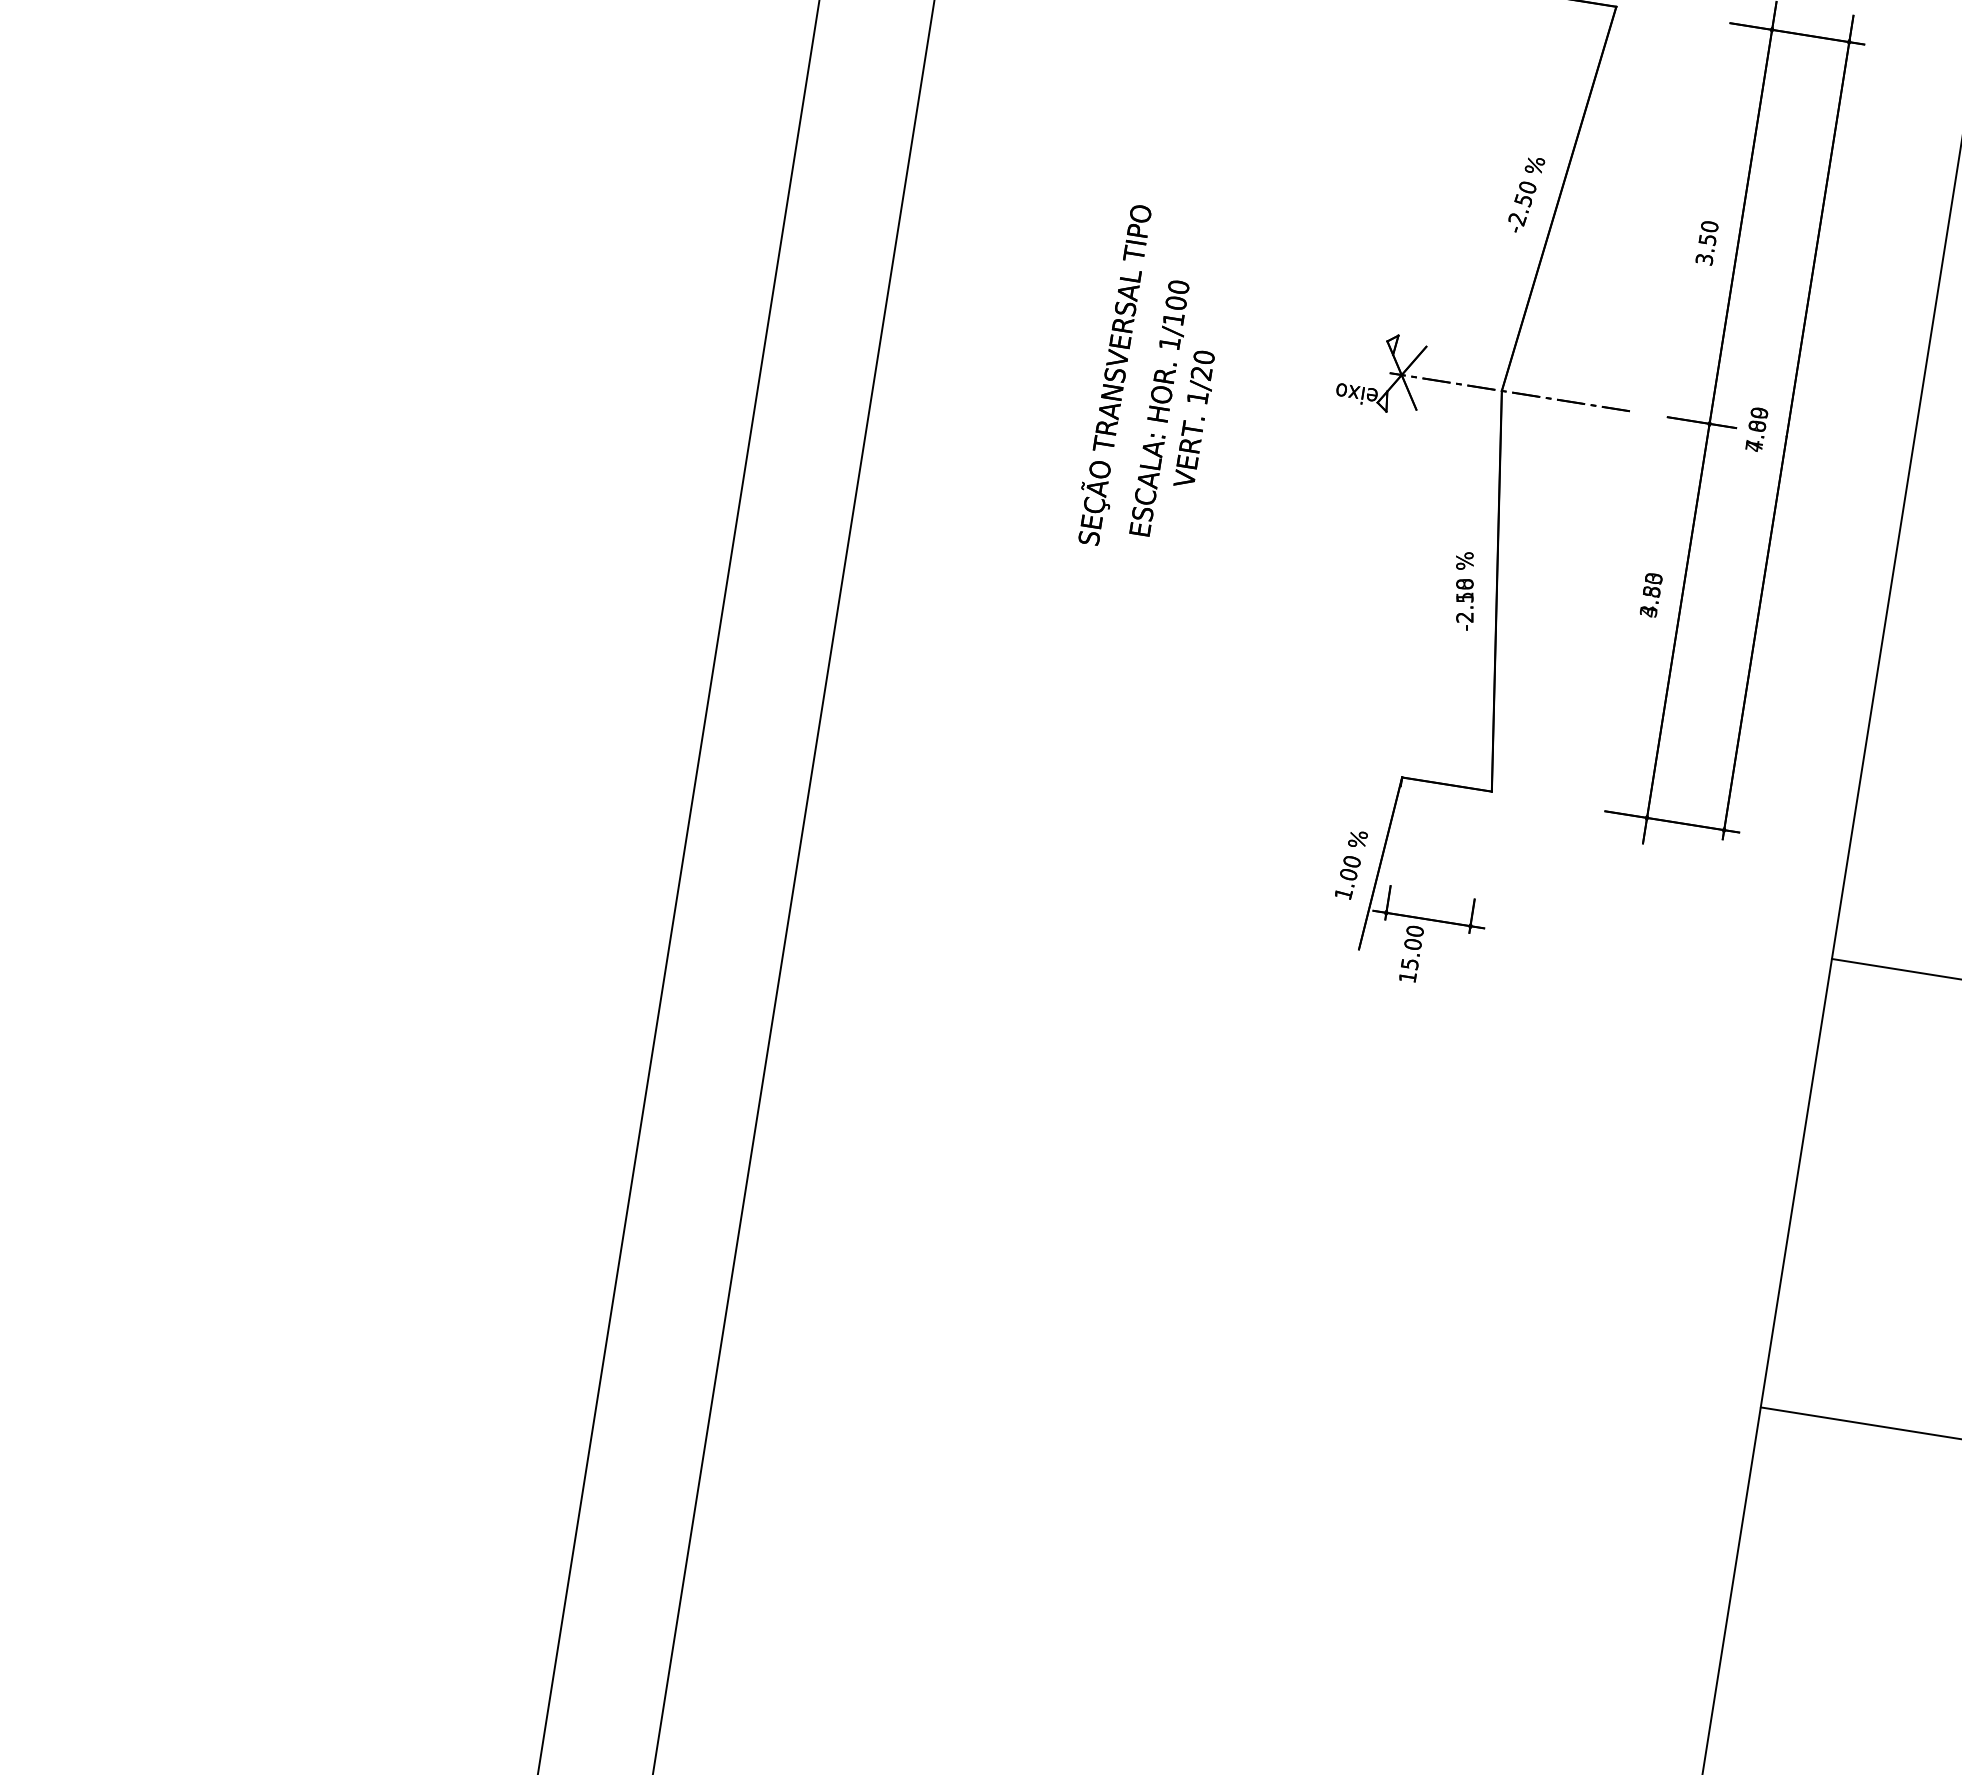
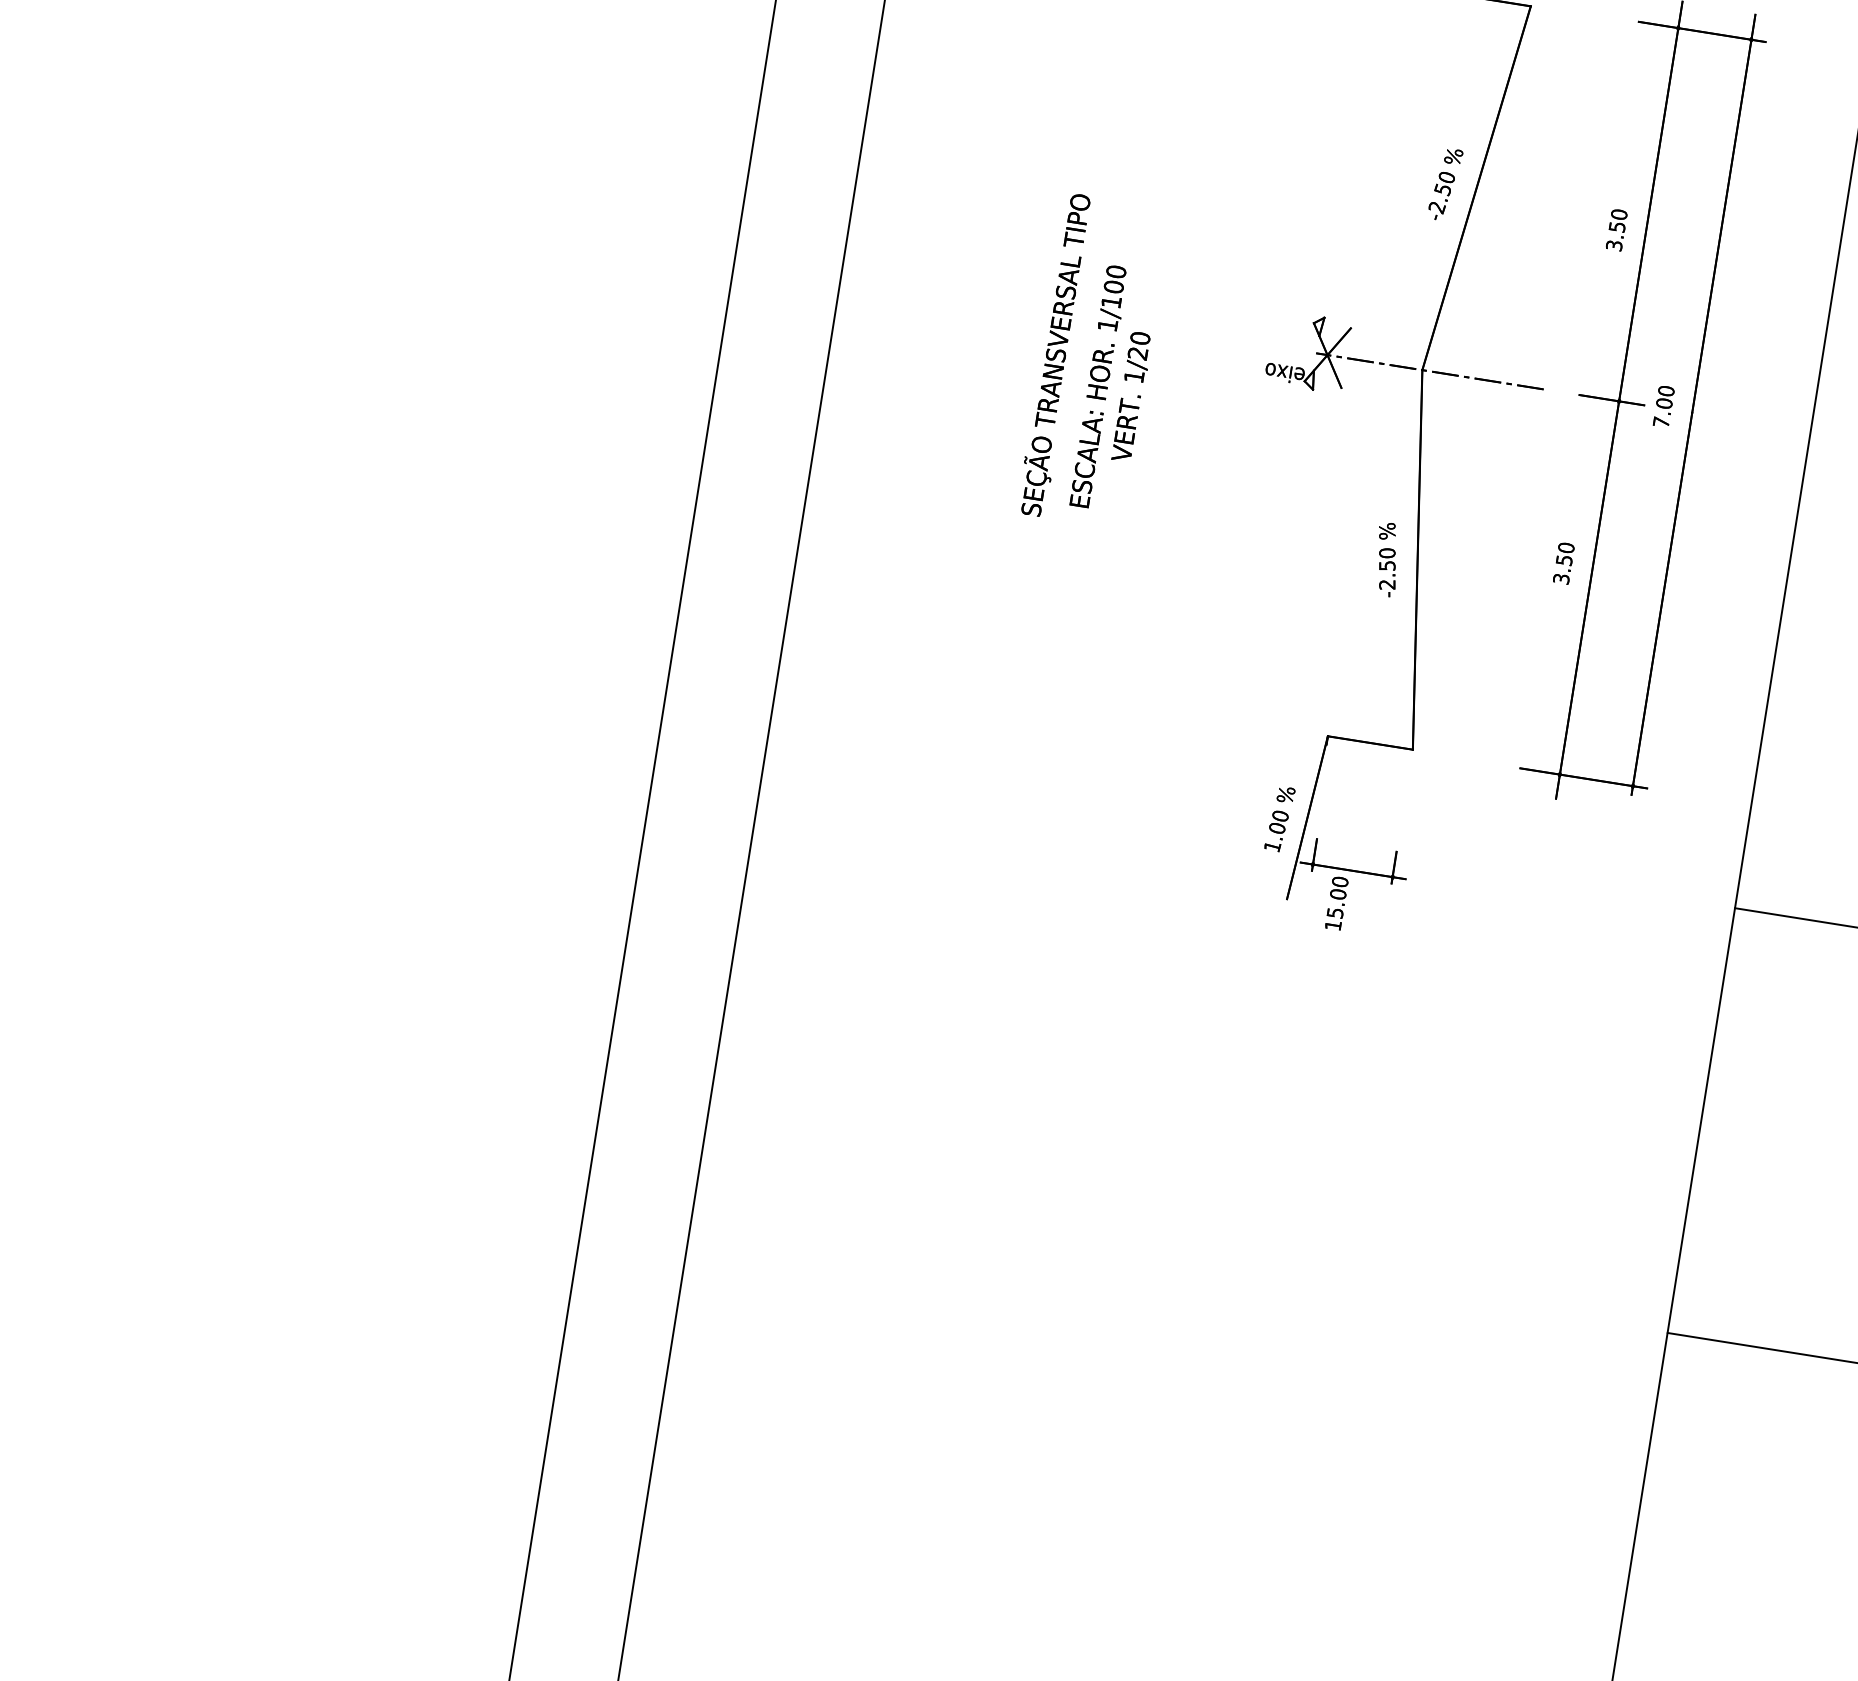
text: (1756, 429) -> (1663, 406), 4.89 -> 7.00
text: (1464, 590) -> (1386, 559), -2.18 -> -2.50
text: (1650, 595) -> (1563, 563), 4.83 -> 3.50

